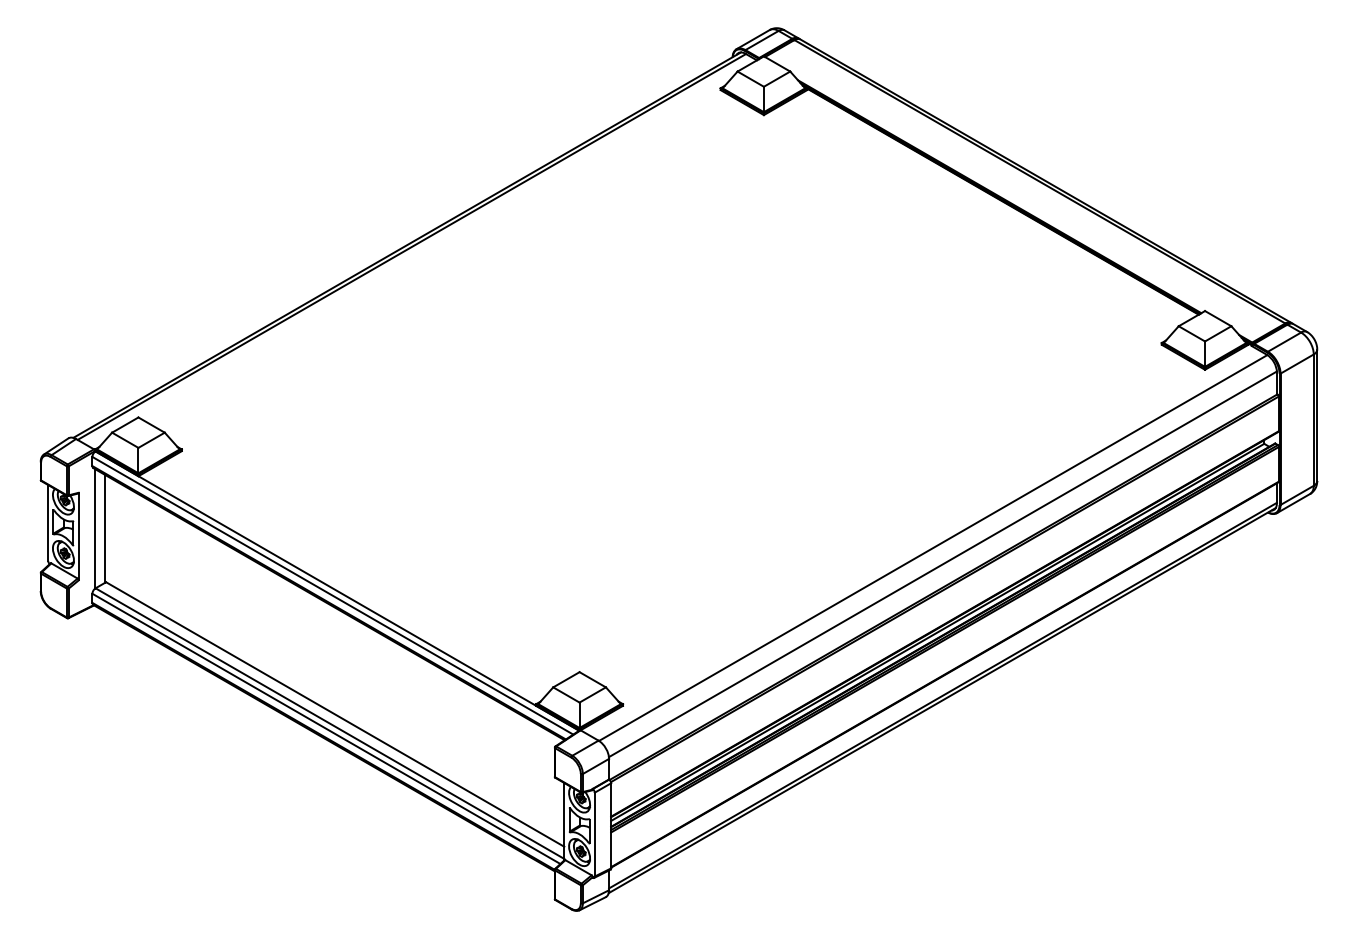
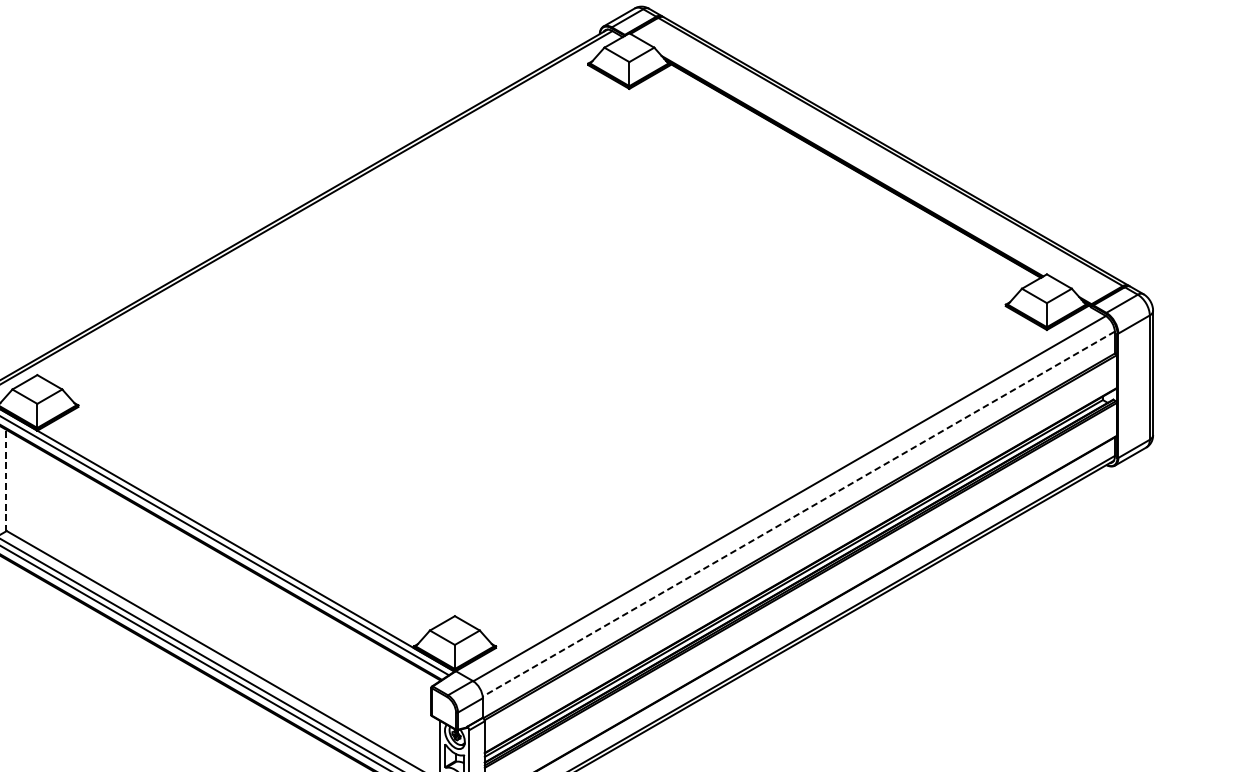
line: (105, 528) -> (6, 480), solid -> dashed
line: (942, 564) -> (798, 514), solid -> dashed

